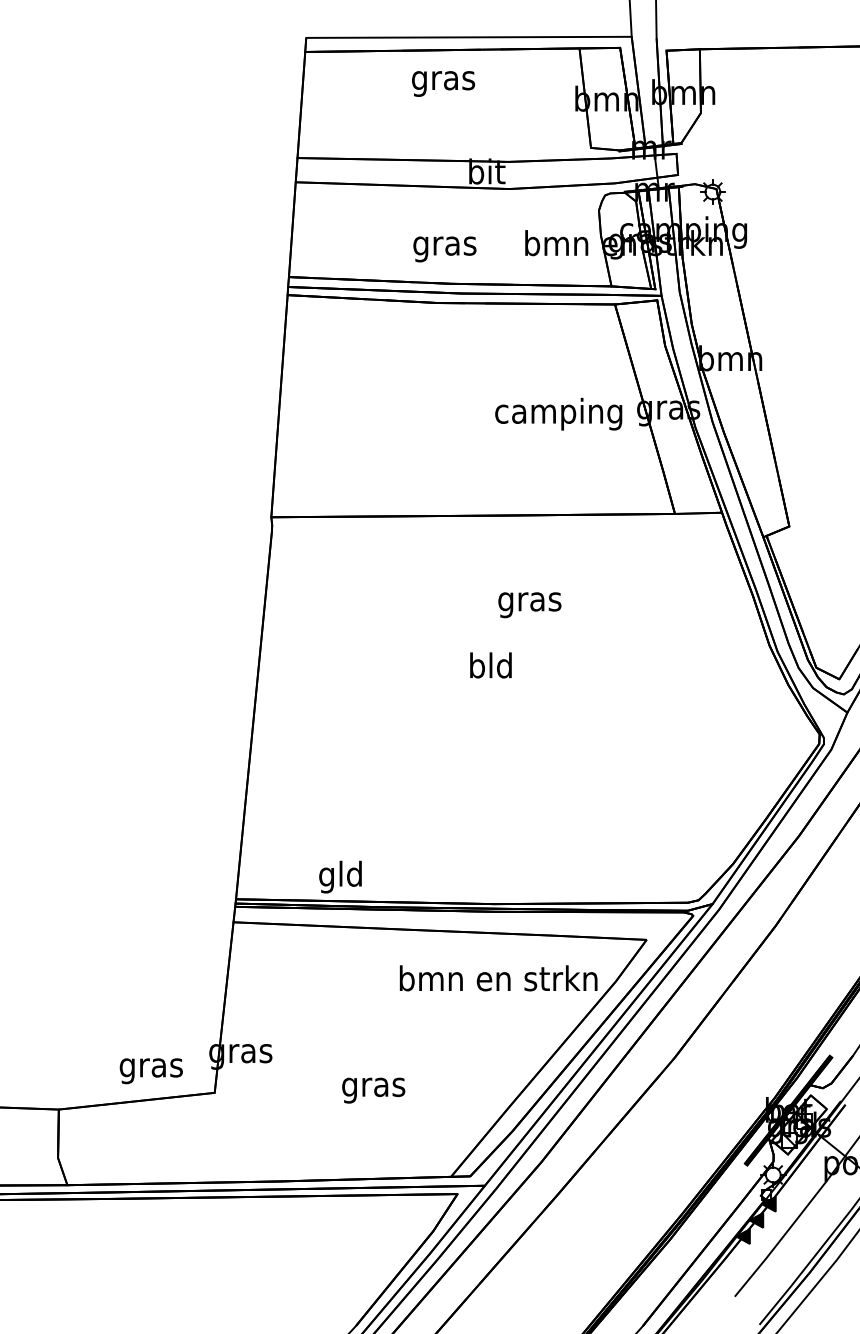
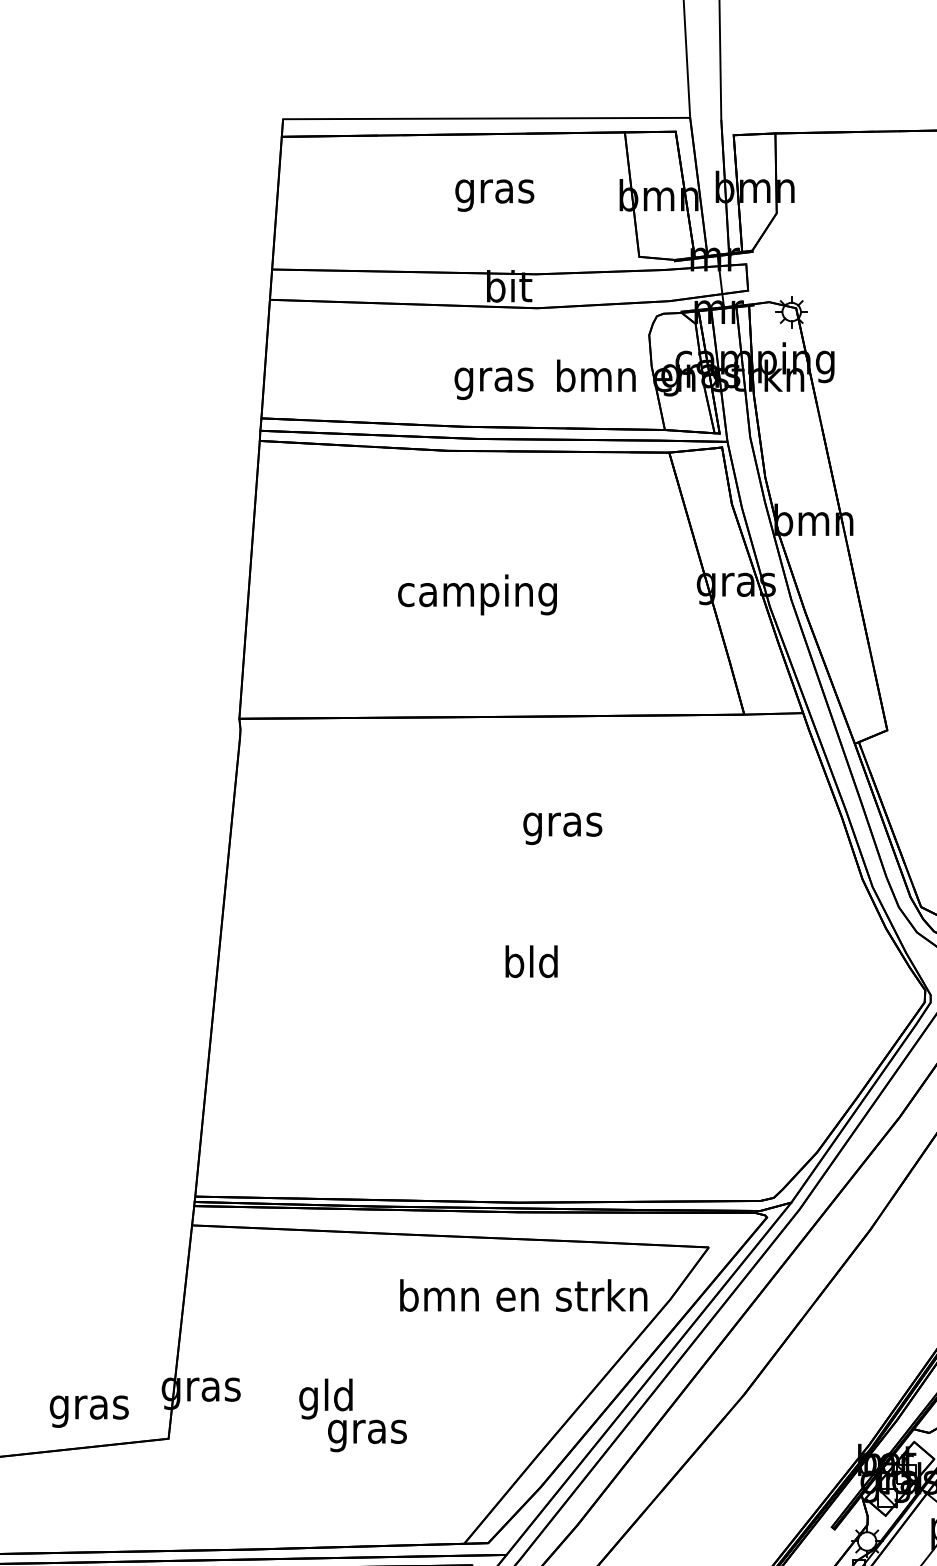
text: (443, 83) -> (494, 195), moved
text: (444, 249) -> (493, 383), moved
text: (558, 413) -> (477, 594), moved
text: (490, 665) -> (531, 961), moved
text: (340, 876) -> (325, 1398), moved

